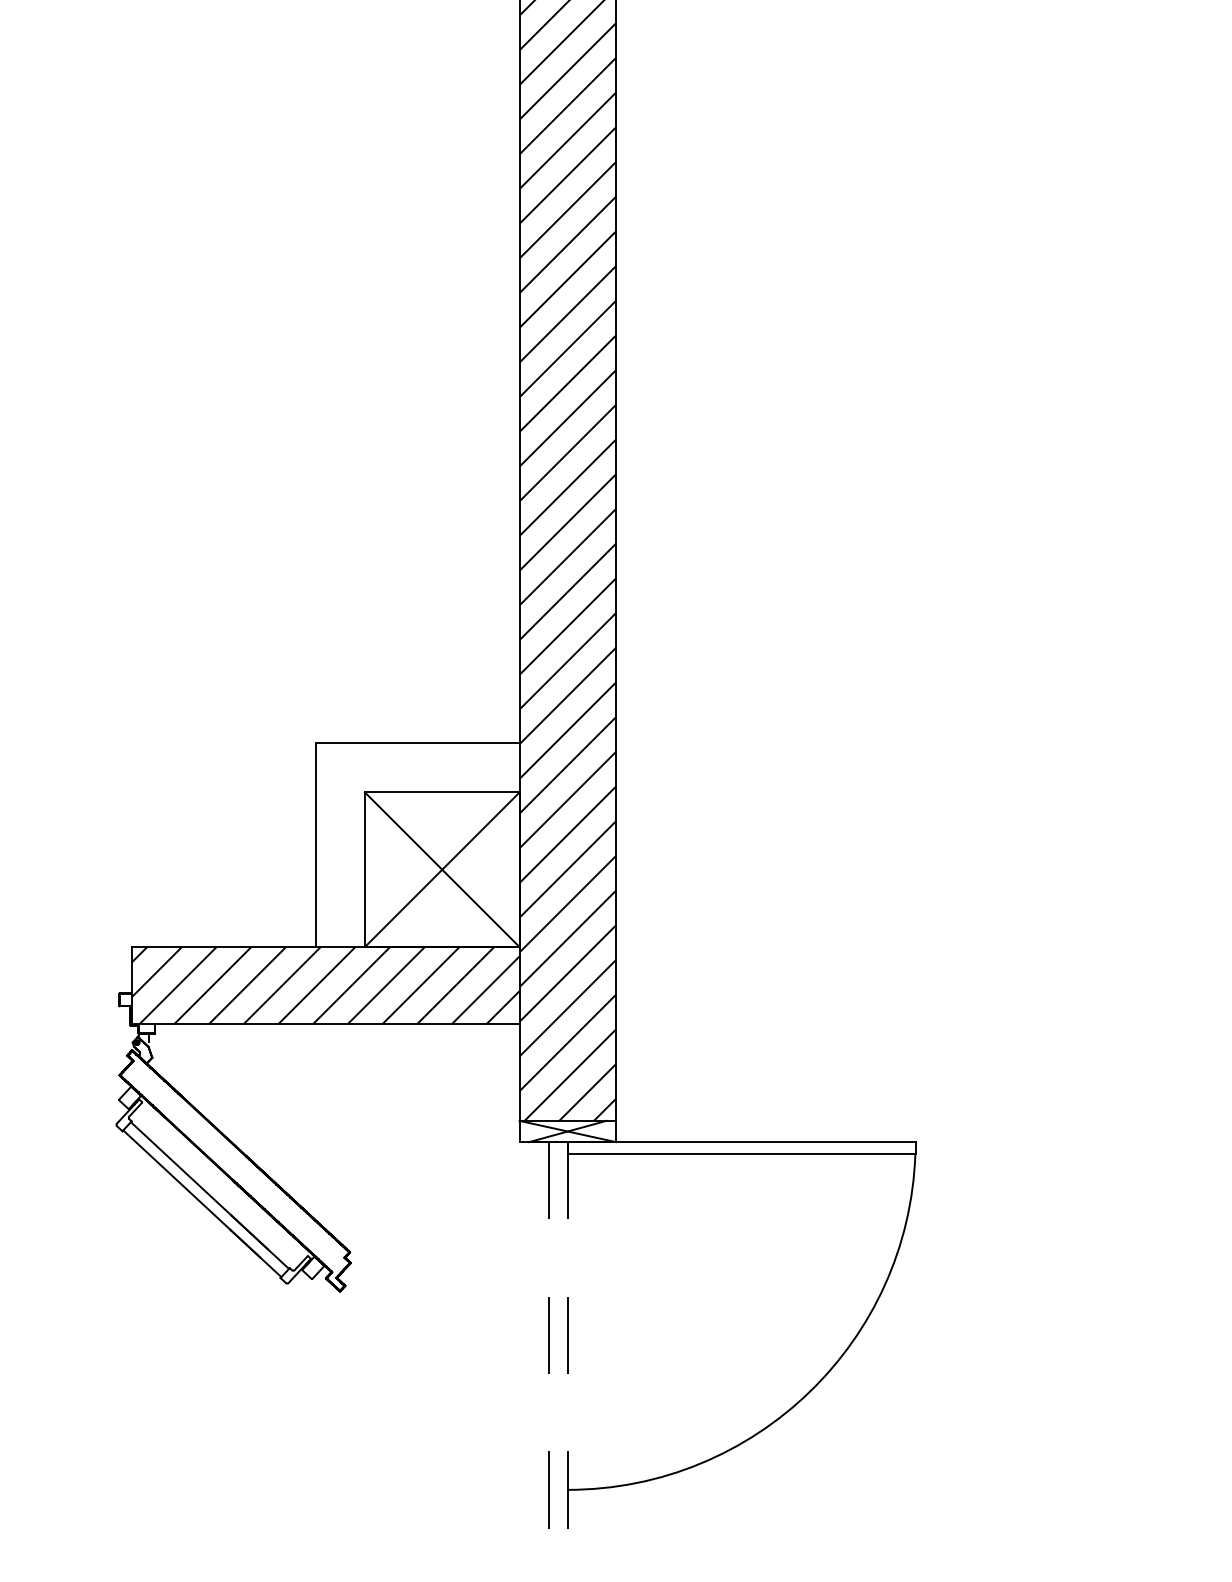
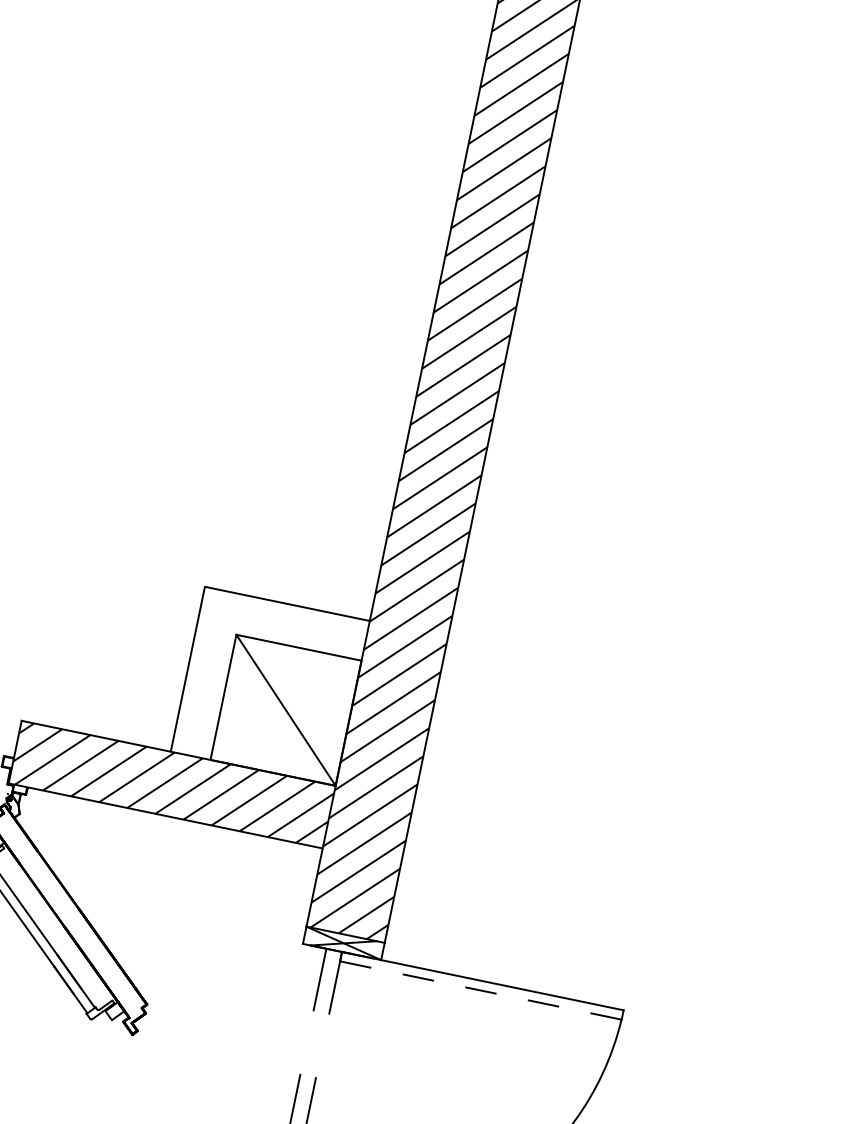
line: (442, 869) -> (286, 710), removed
line: (741, 1153) -> (480, 990), solid -> dashed

